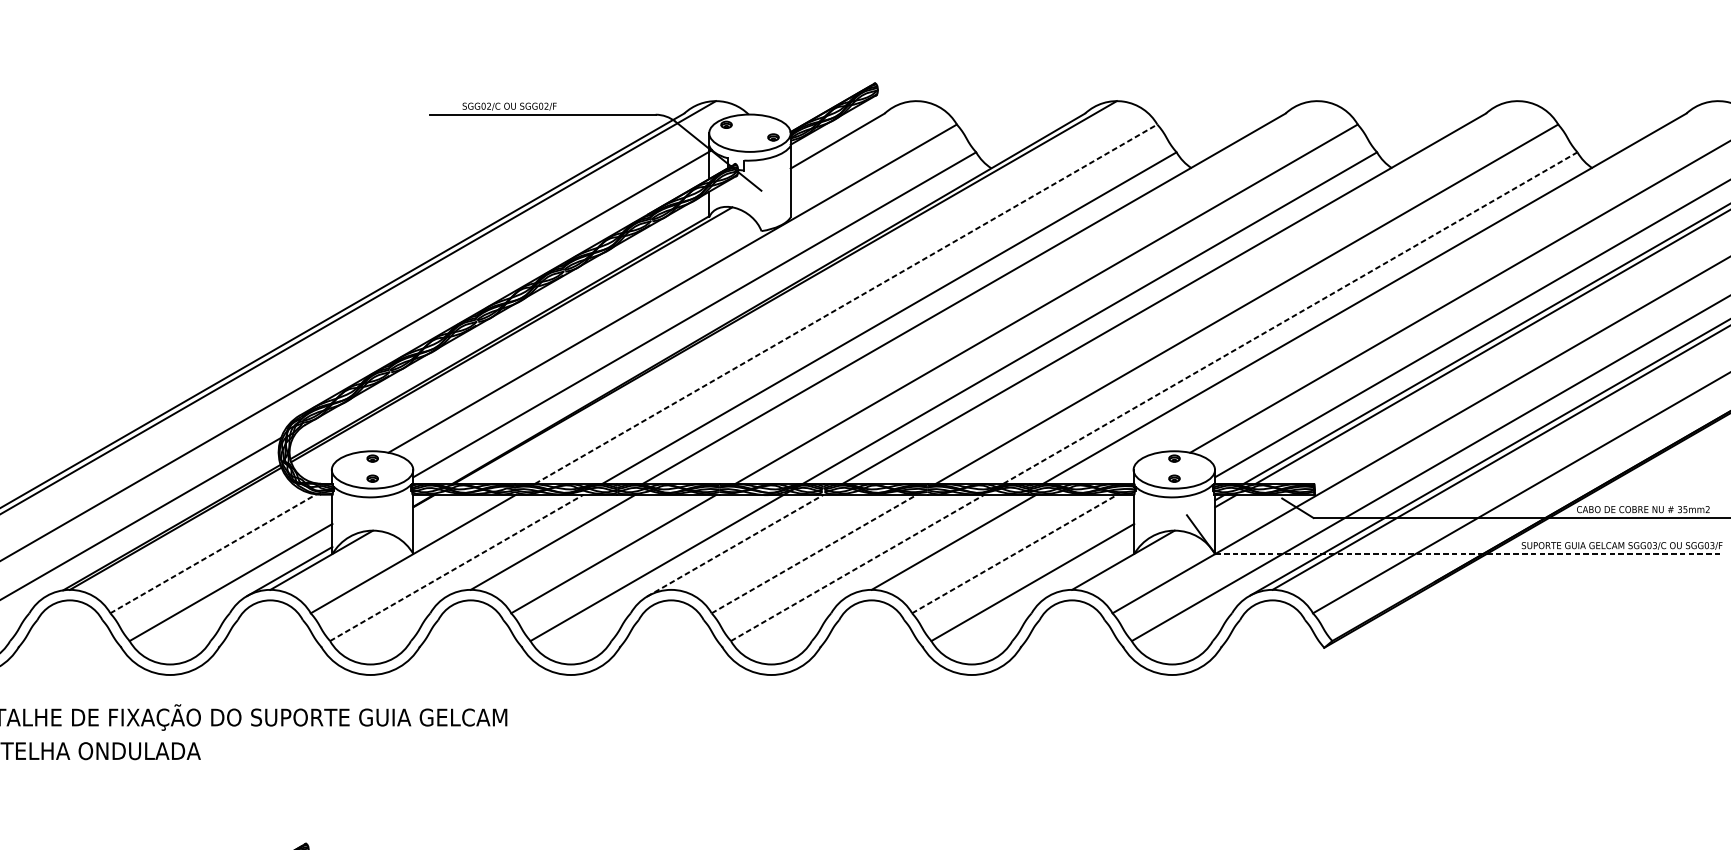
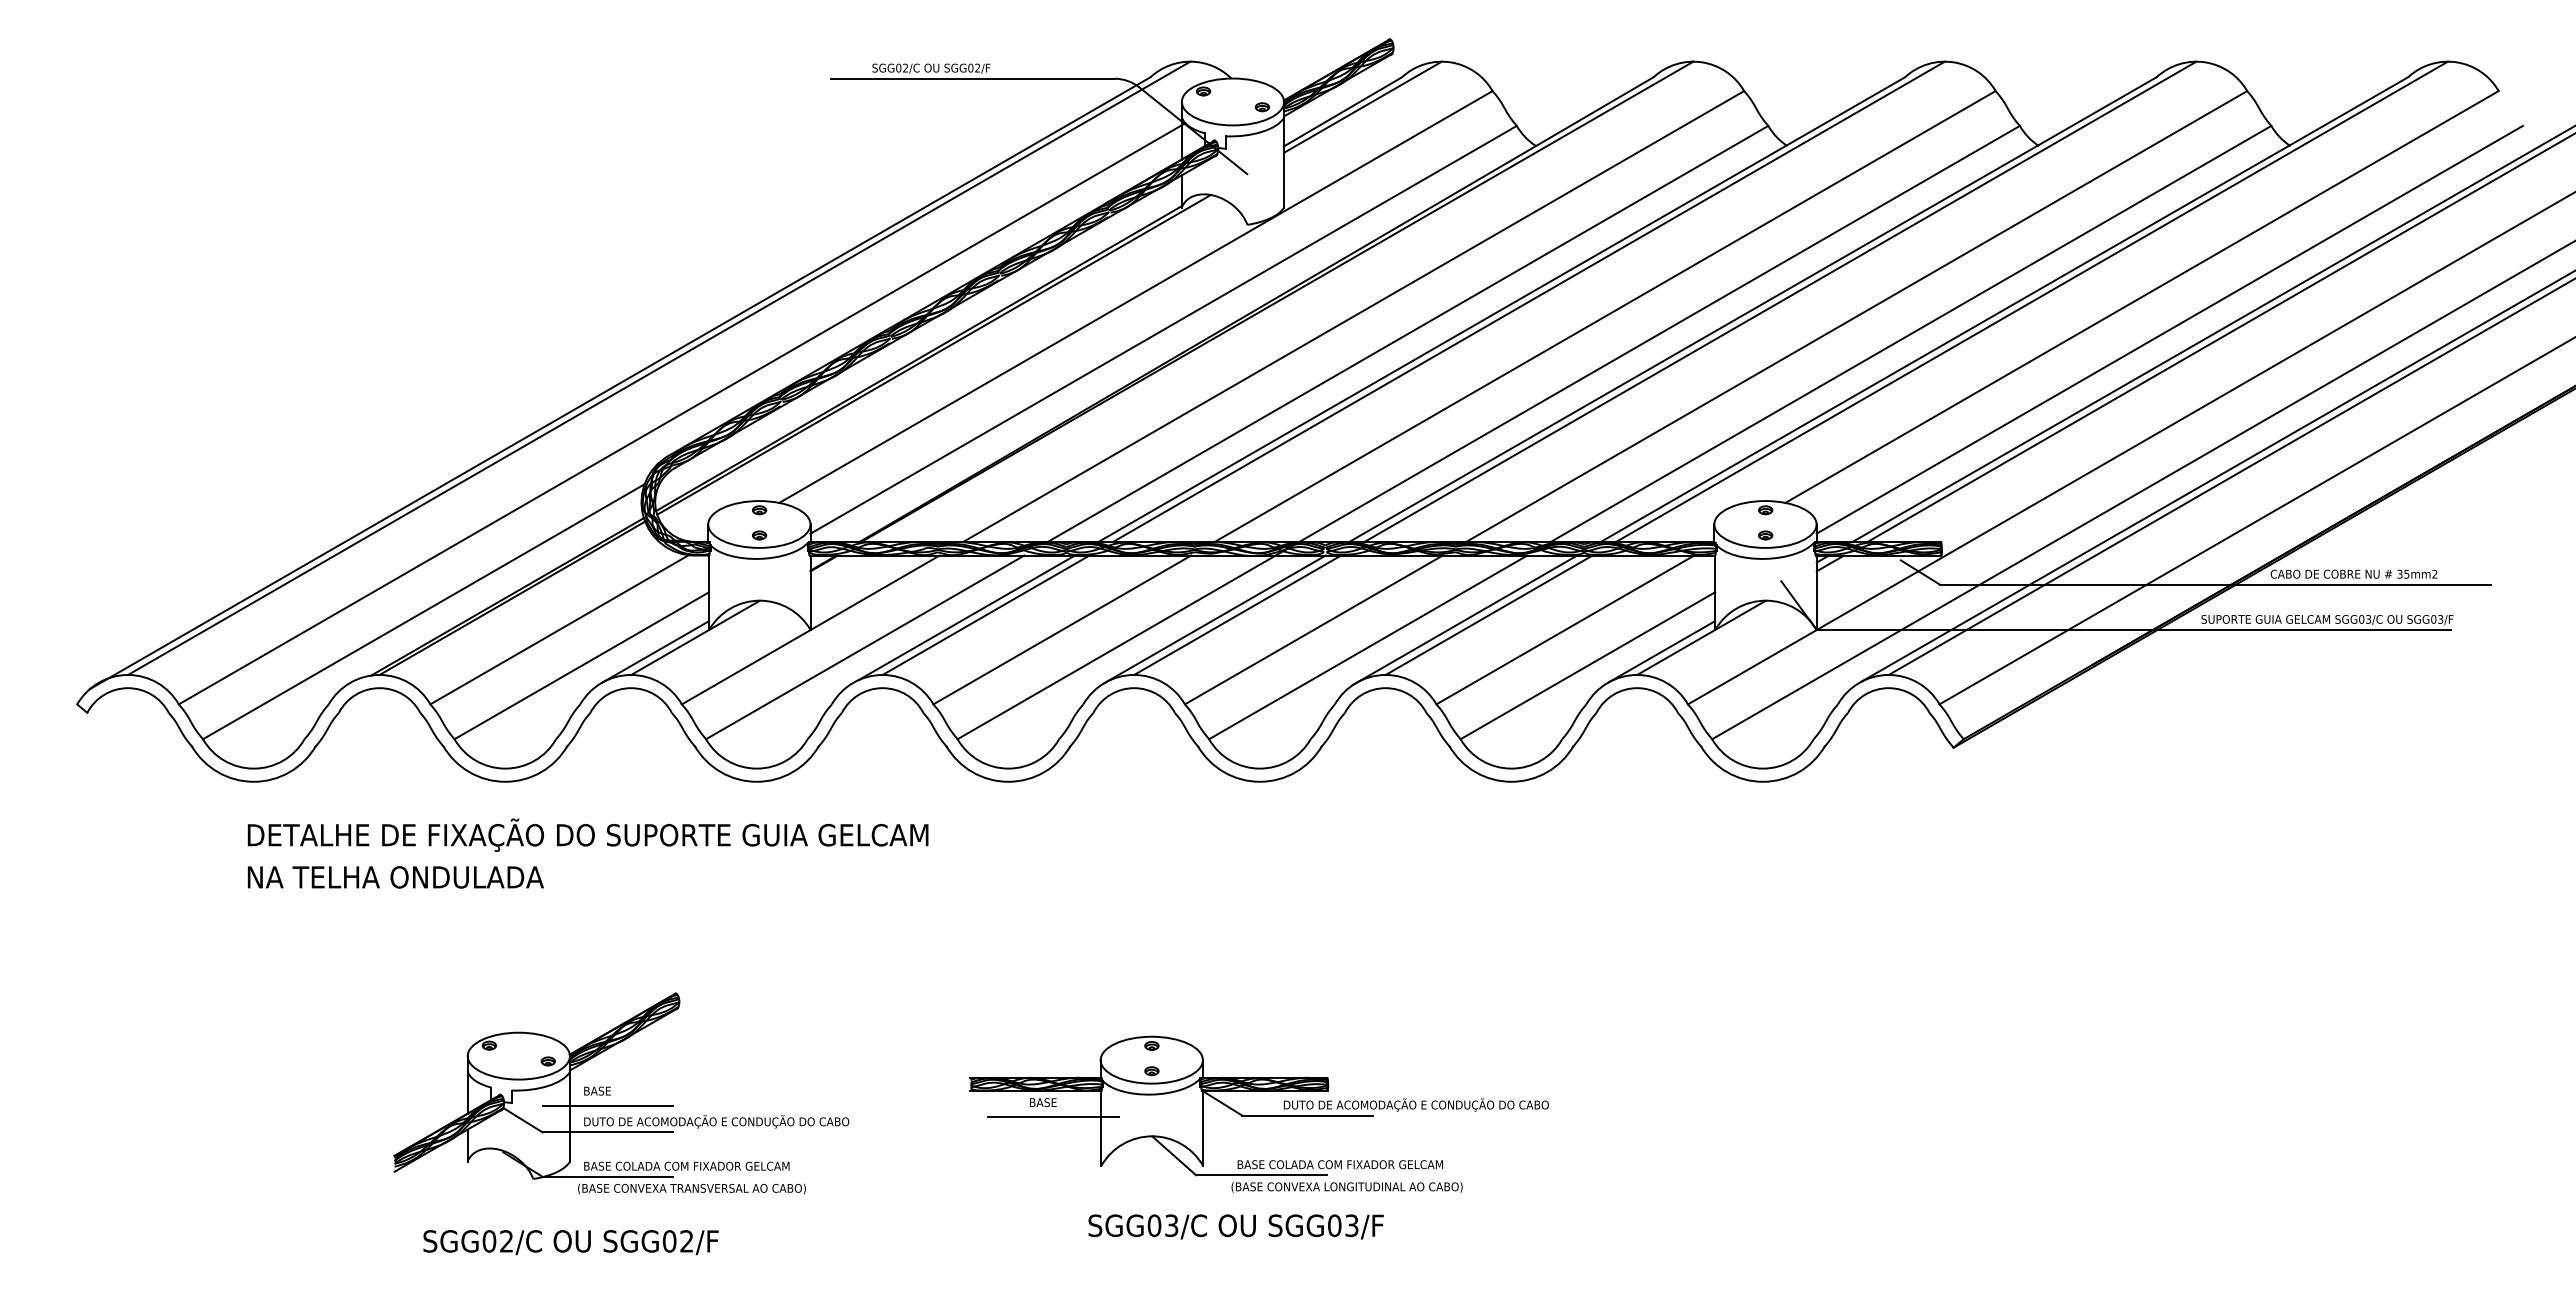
line: (853, 136) -> (1362, 106), added
line: (985, 292) -> (1528, 301), added
line: (1186, 292) -> (1780, 301), added
line: (1386, 292) -> (2031, 301), added
line: (846, 304) -> (1353, 316), dashed -> solid
line: (1290, 317) -> (1911, 333), dashed -> solid
line: (753, 541) -> (1237, 614), added
line: (537, 544) -> (966, 617), added
line: (736, 545) -> (1215, 619), dashed -> solid
line: (934, 545) -> (1464, 619), added
line: (213, 553) -> (559, 629), dashed -> solid
line: (814, 553) -> (1313, 629), dashed -> solid
line: (1014, 553) -> (1565, 629), dashed -> solid
line: (1468, 554) -> (2134, 630), dashed -> solid
line: (457, 567) -> (865, 647), dashed -> solid
line: (857, 567) -> (1368, 647), dashed -> solid
line: (1091, 571) -> (1661, 651), added

